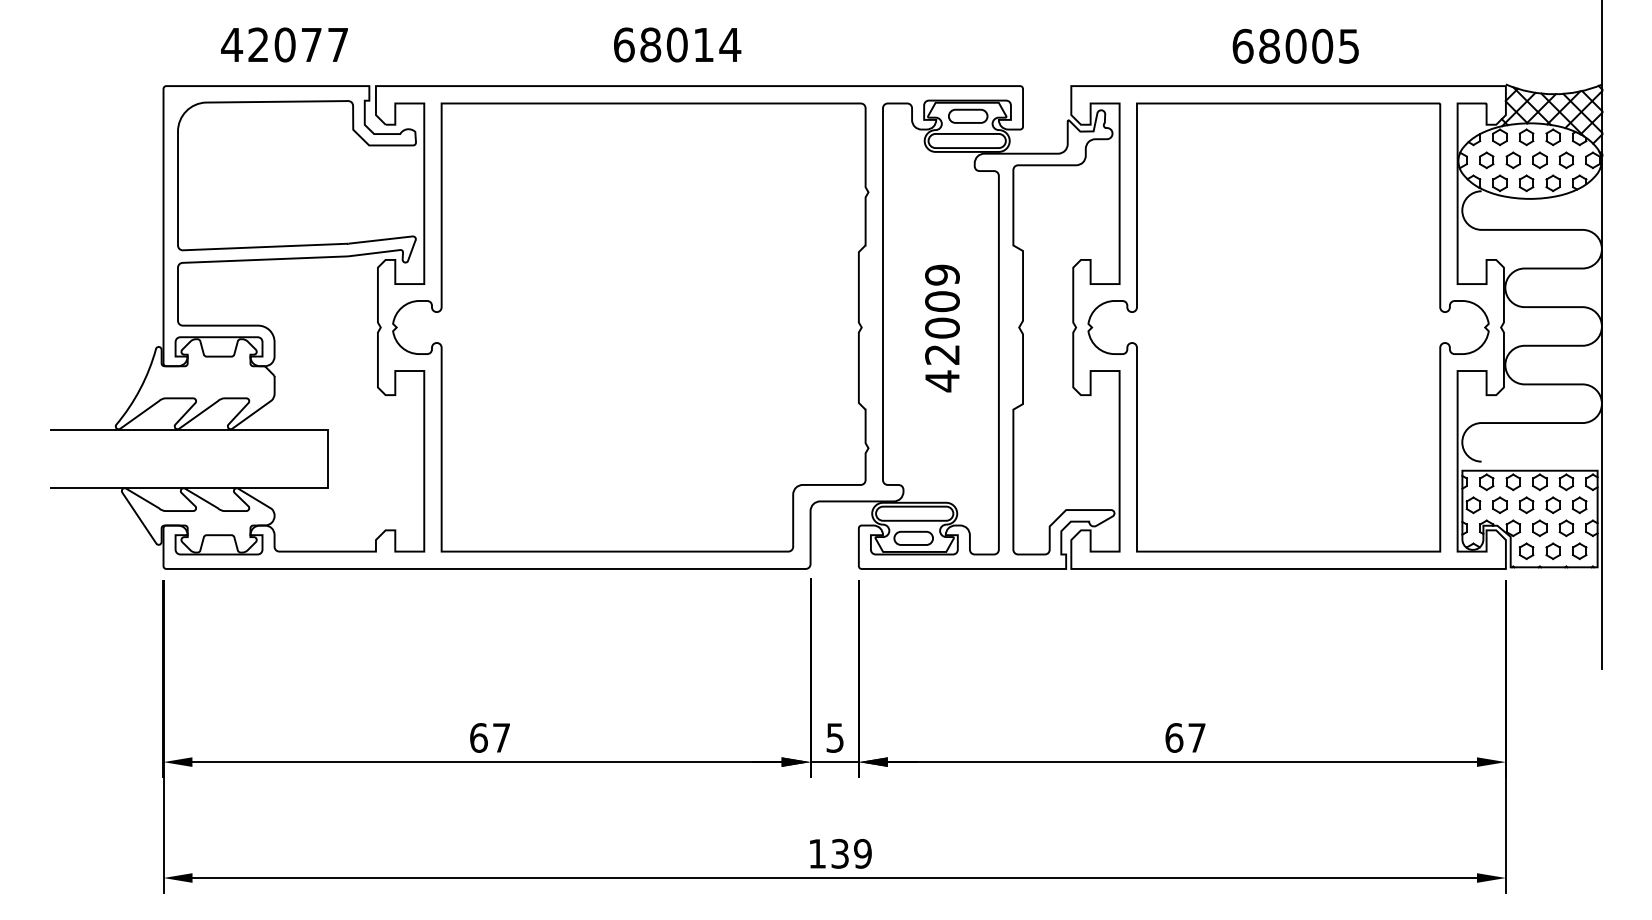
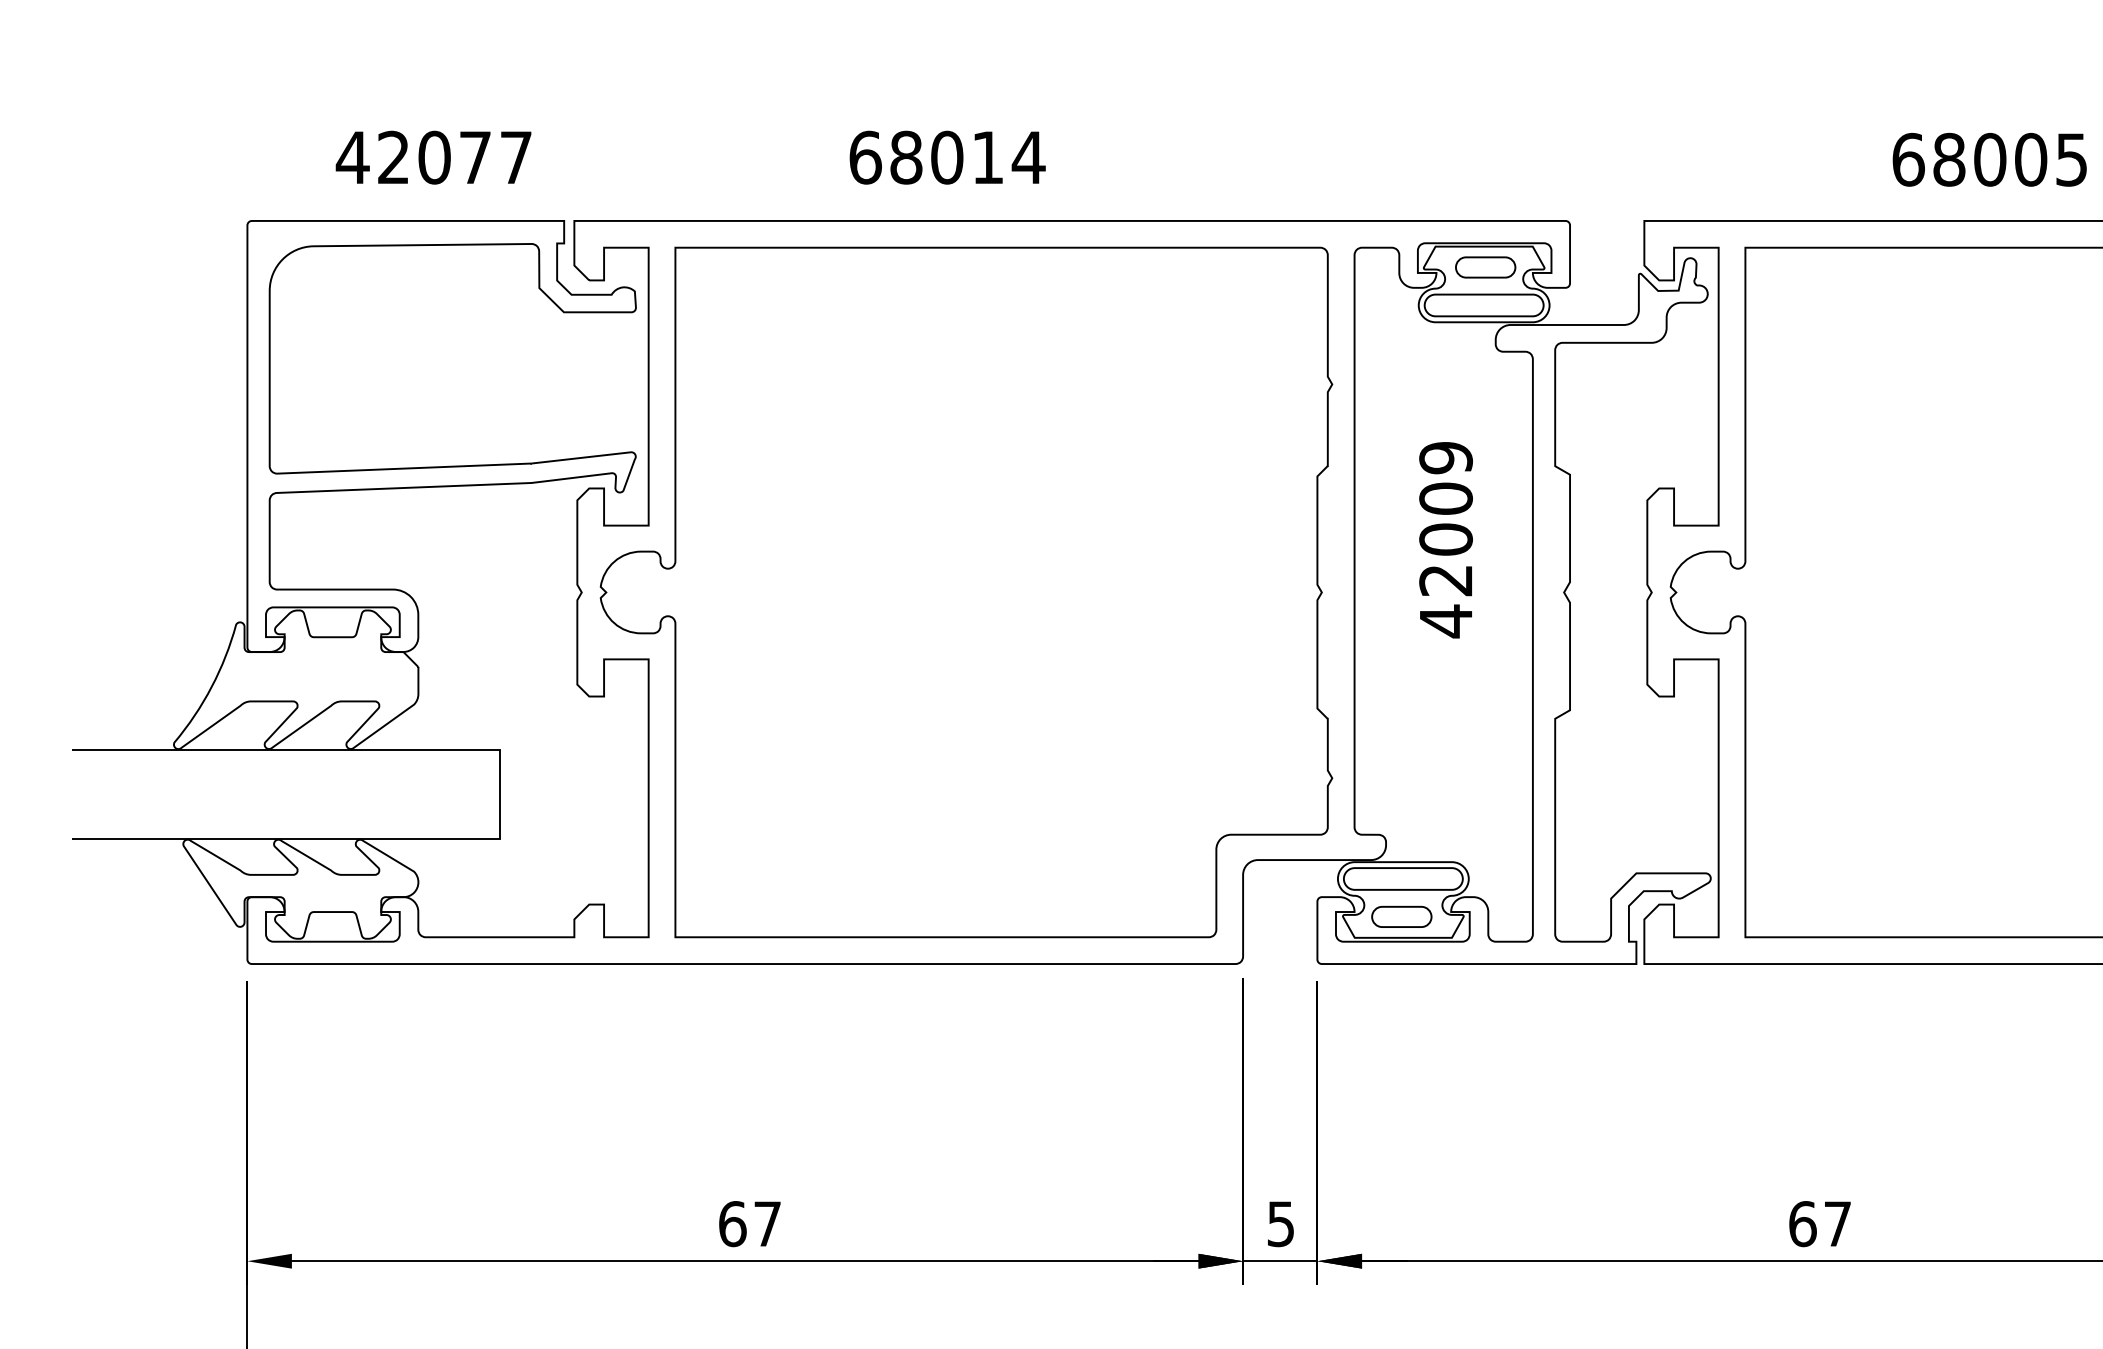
text: (677, 44) -> (947, 156), moved
text: (942, 328) -> (1446, 540), moved

